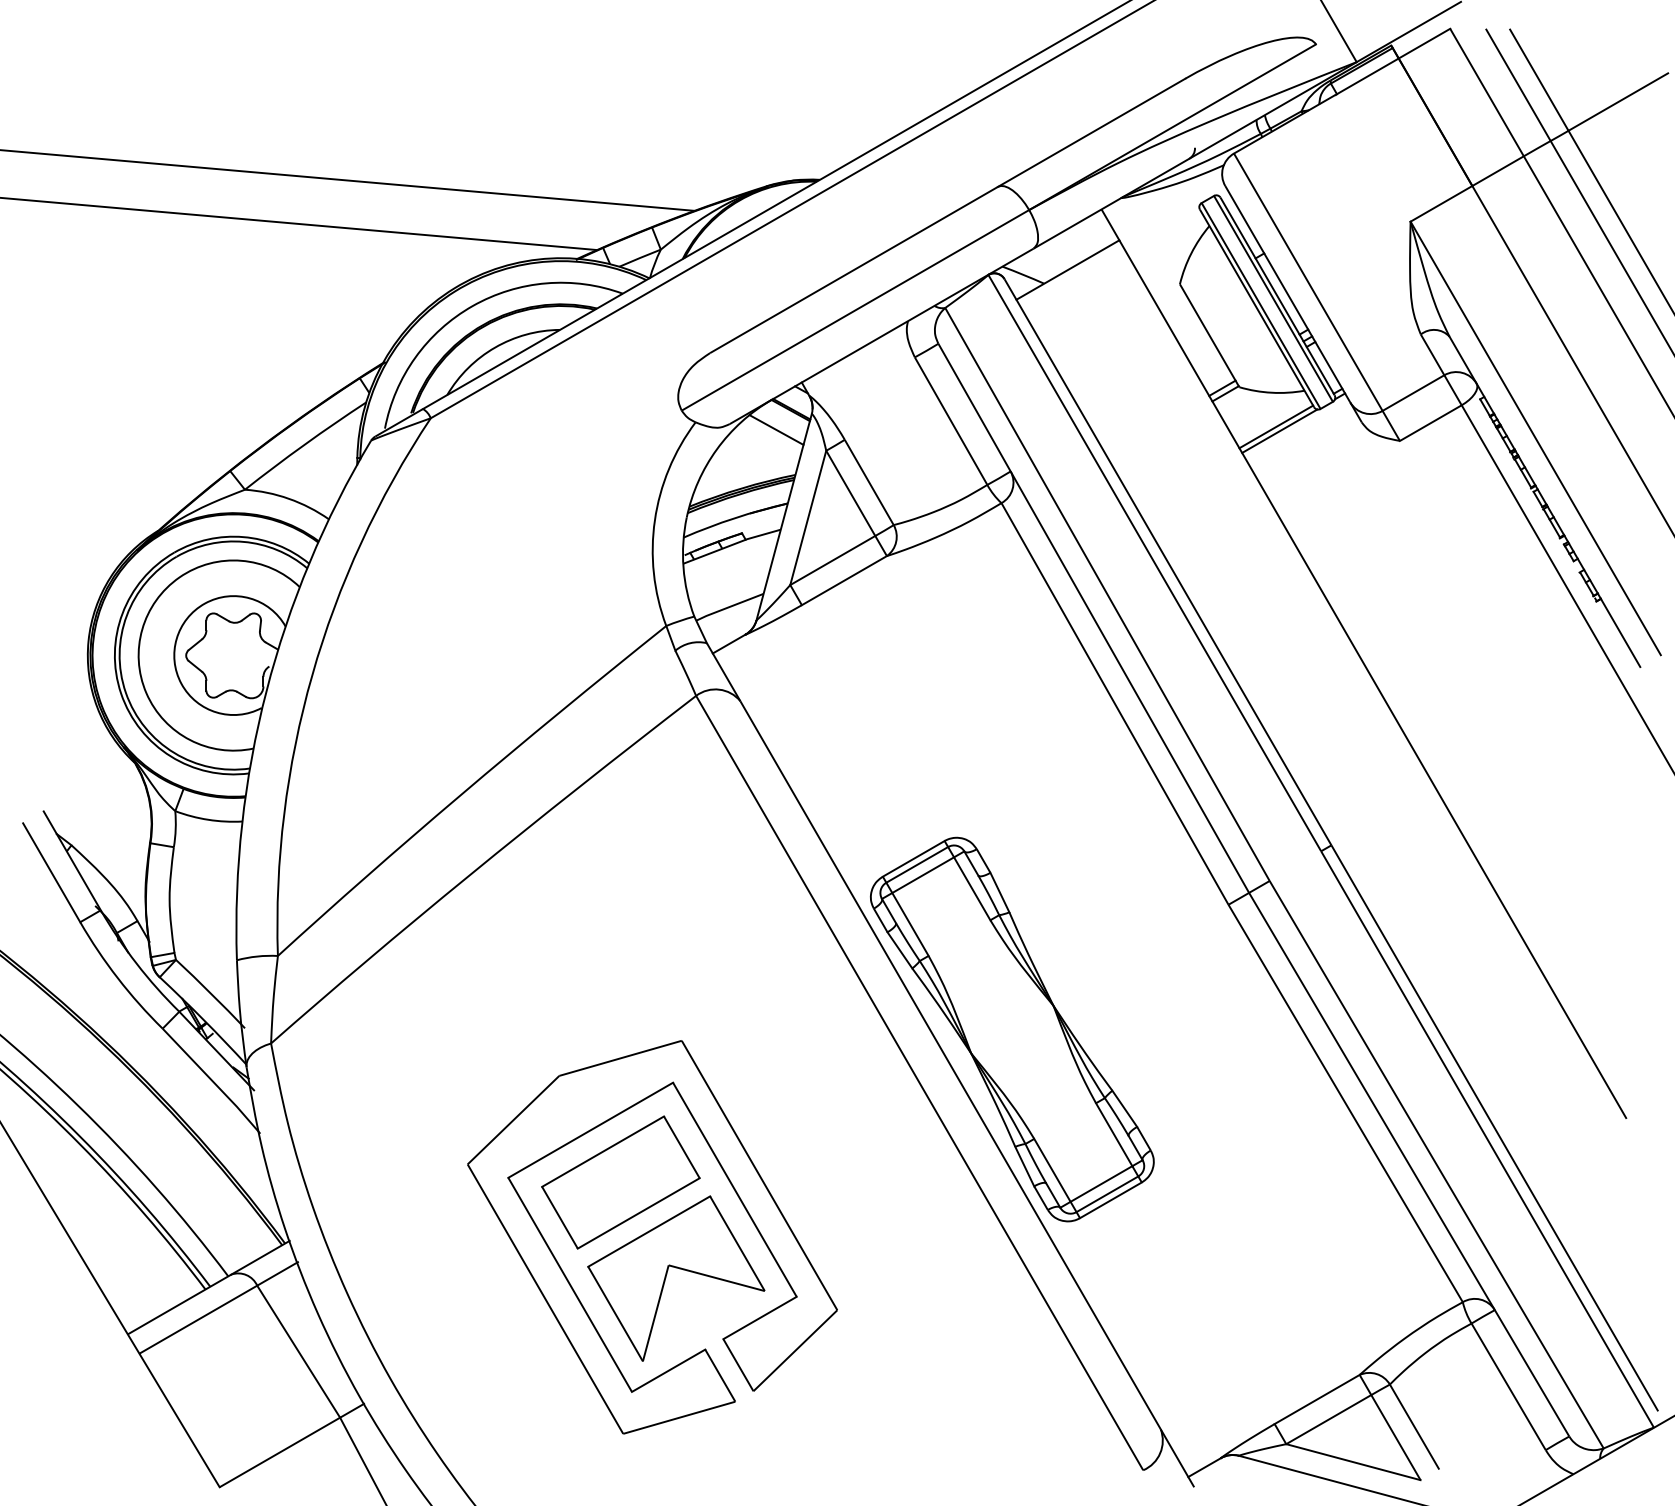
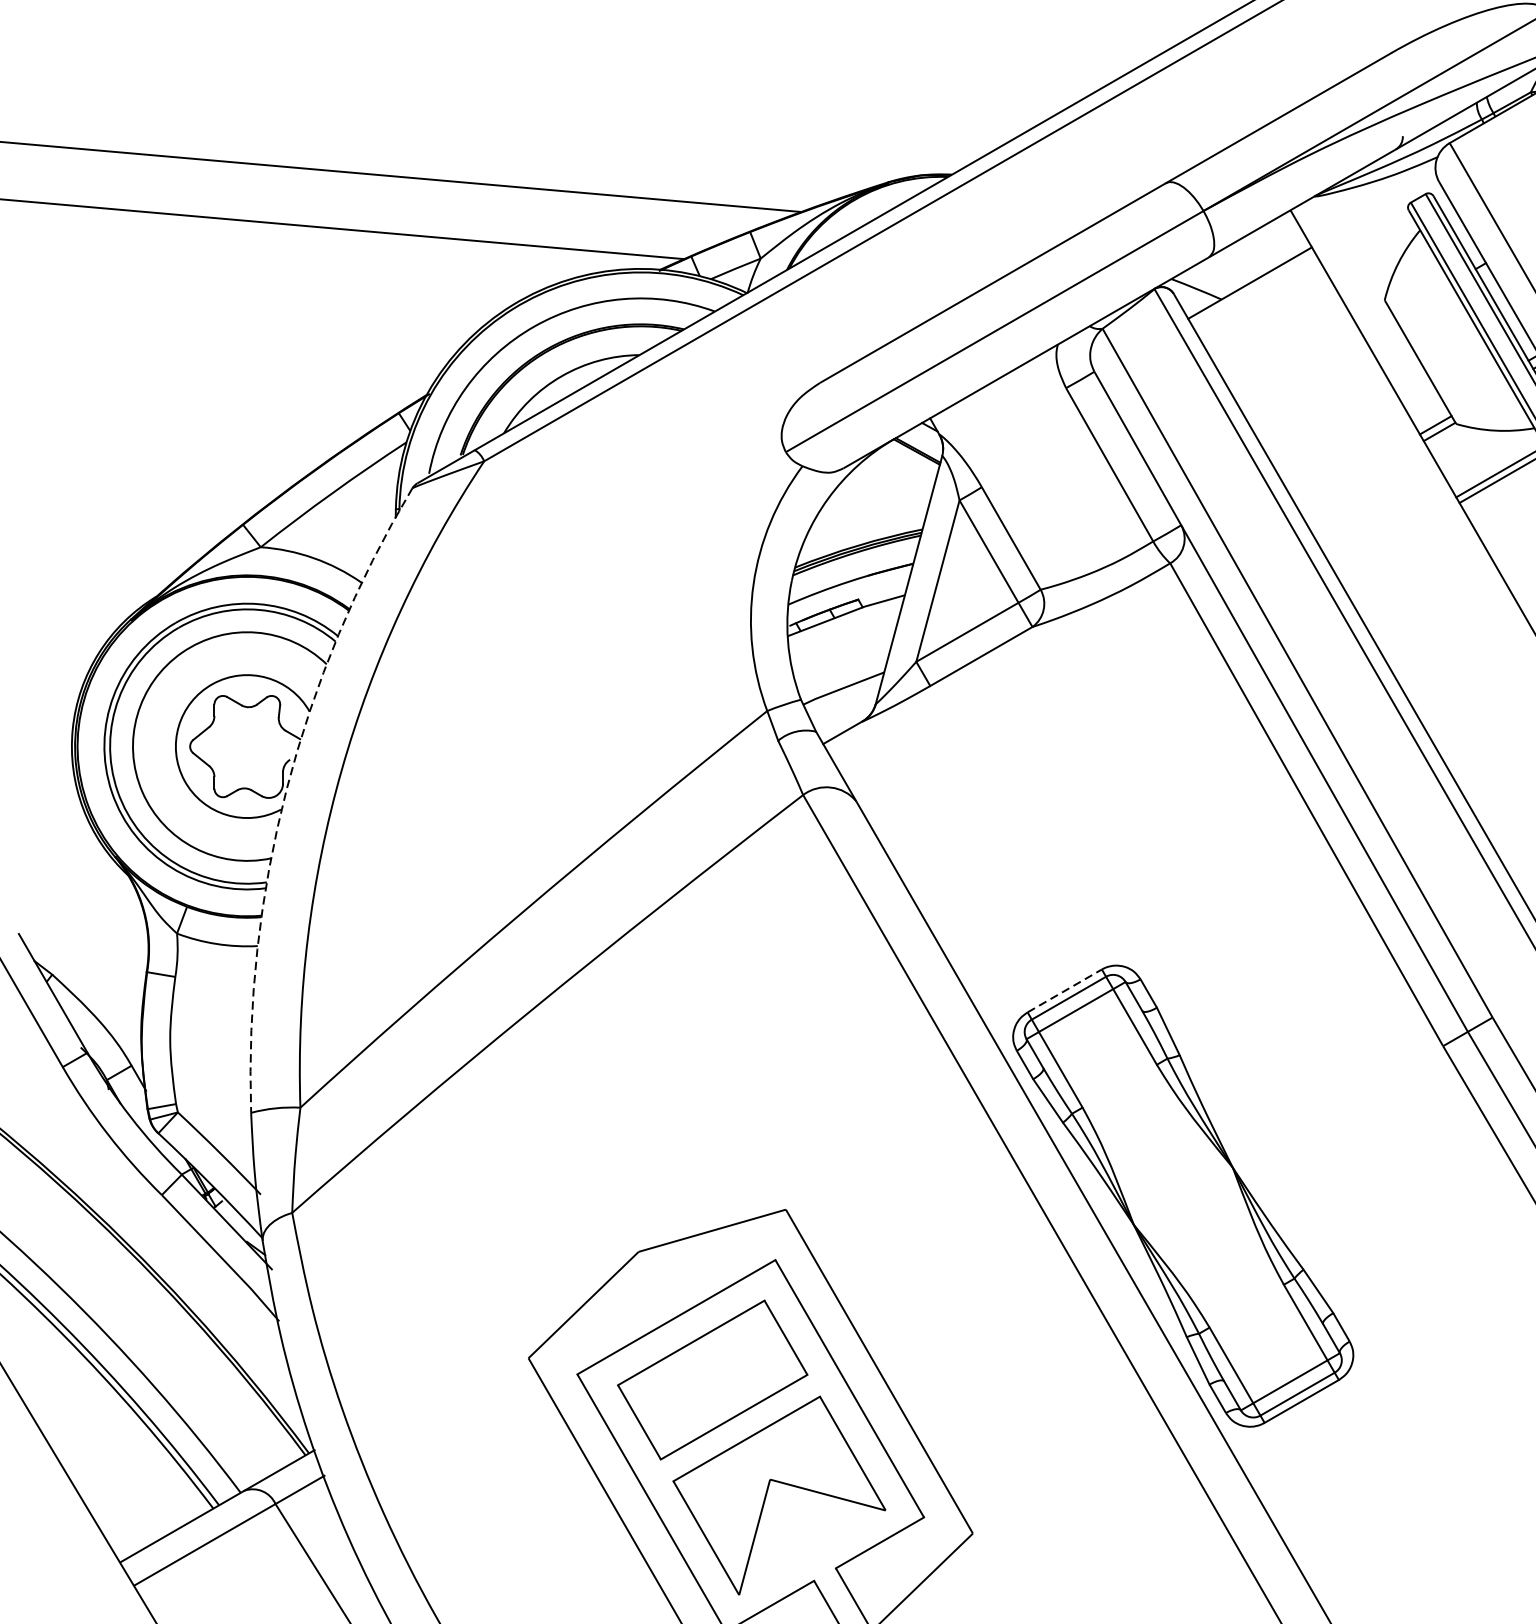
line: (776, 429) -> (899, 474), removed
arc: (266, 690) -> (286, 788), solid -> dashed
line: (913, 858) -> (1064, 990), solid -> dashed

